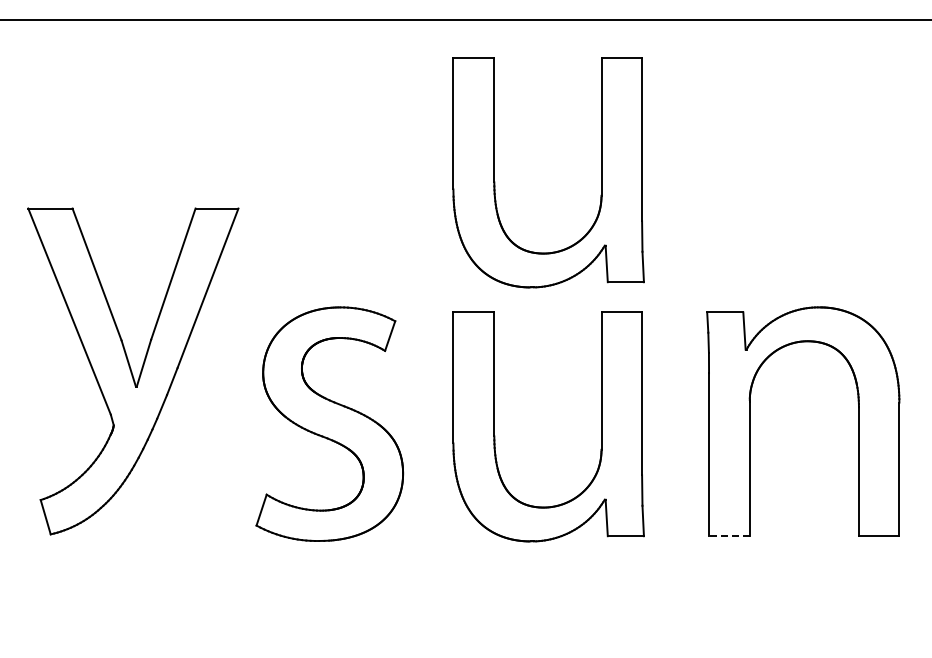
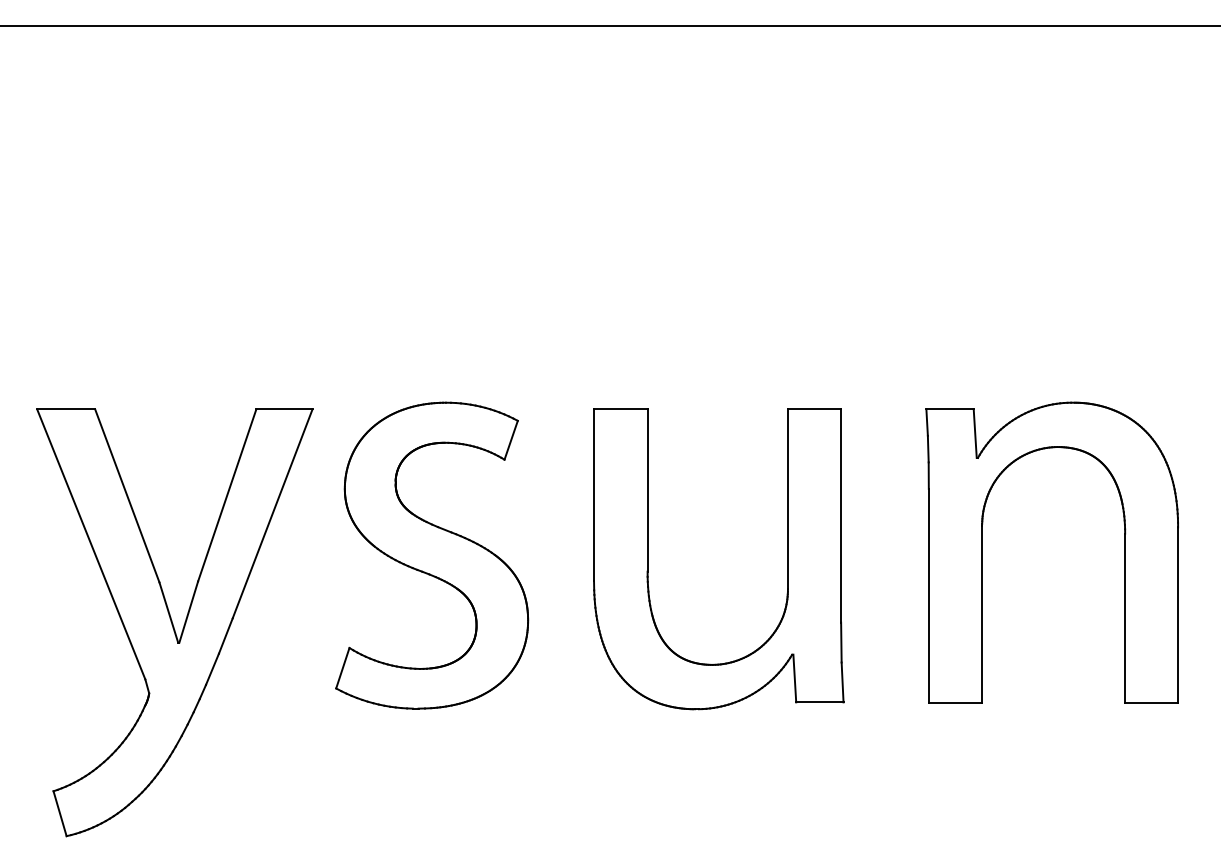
part: (601, 172) -> (787, 226), removed
part: (133, 371) -> (175, 622), moved
line: (728, 536) -> (954, 702), dashed -> solid

